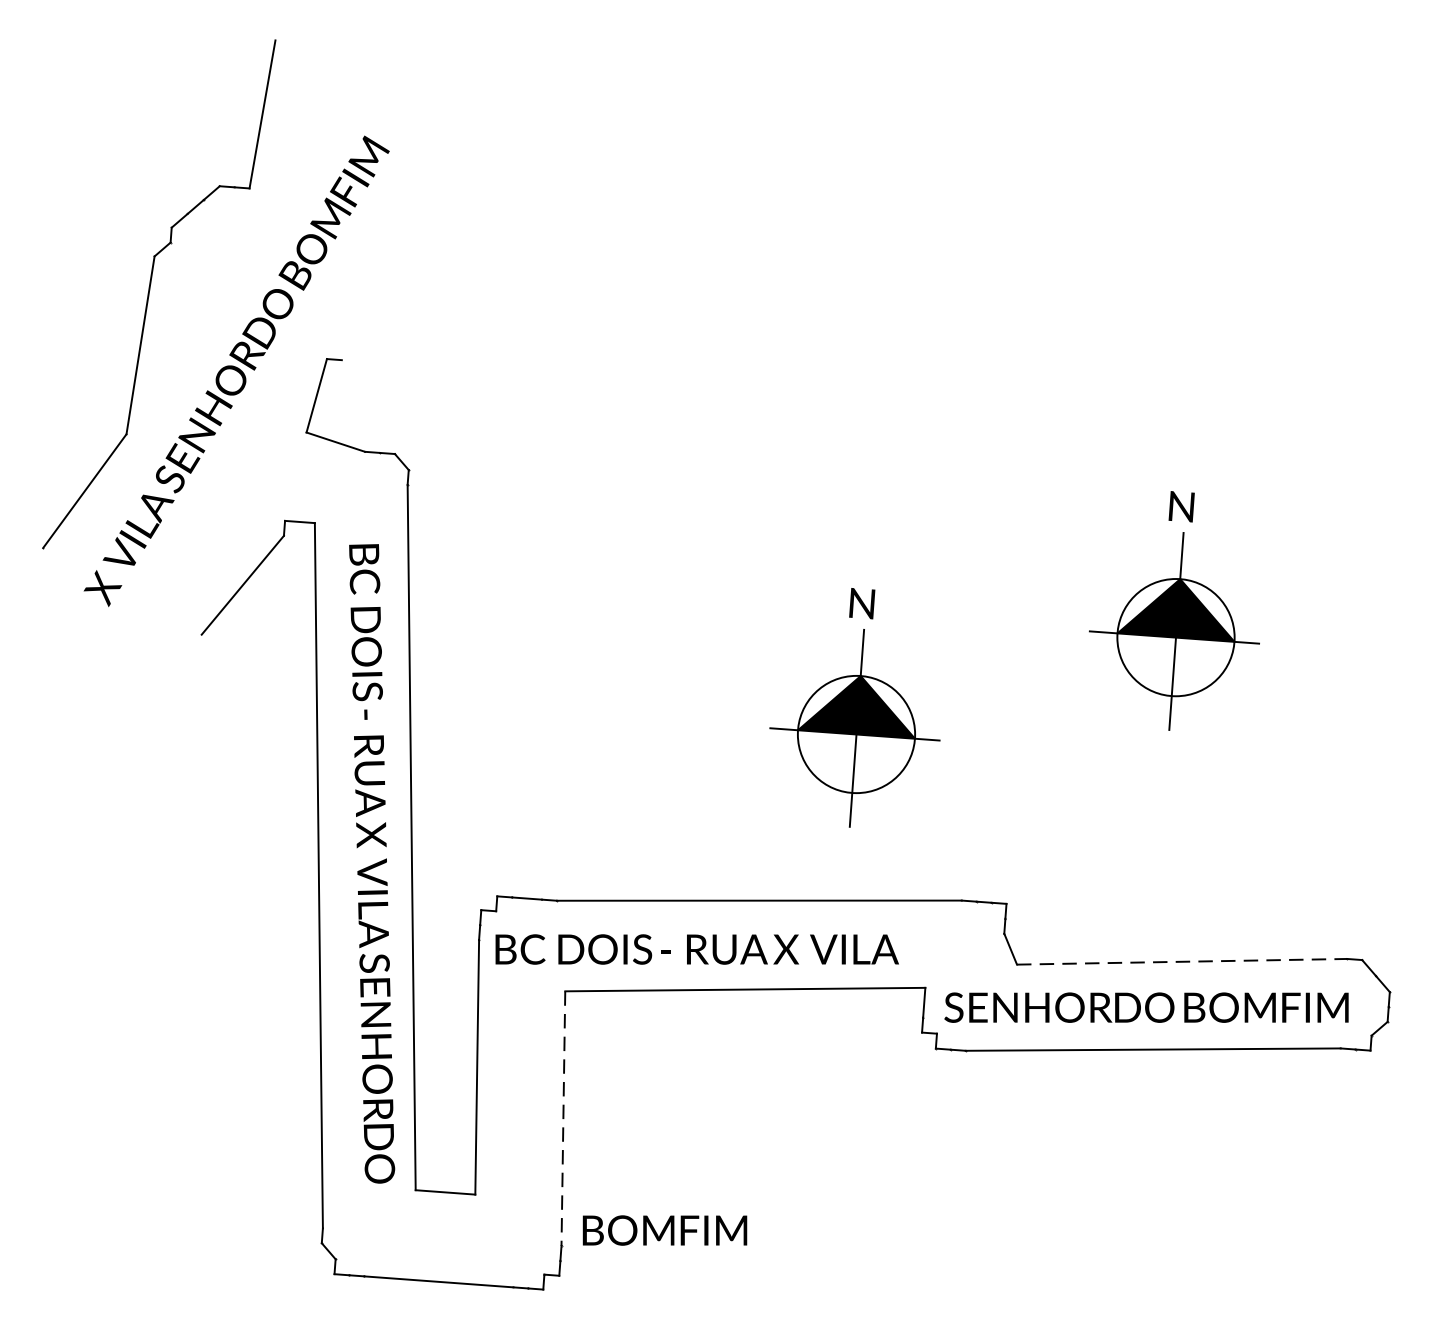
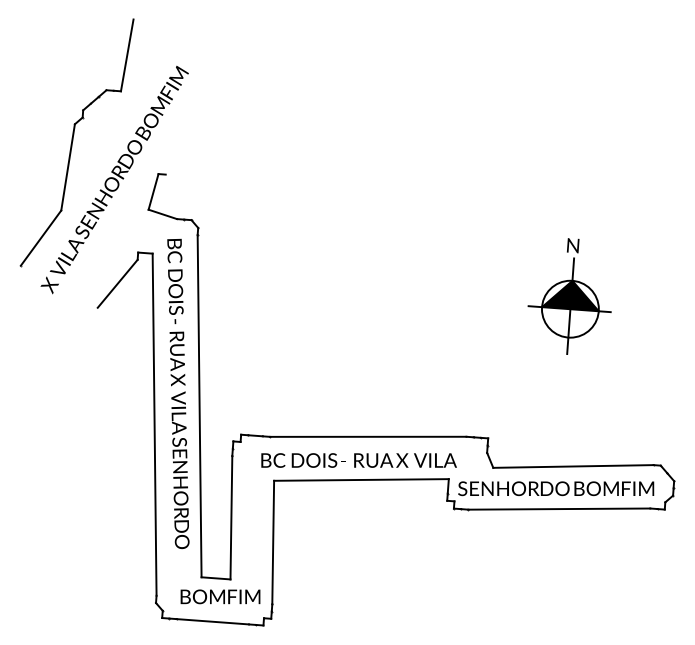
part: (854, 708) -> (414, 343), removed
text: (372, 862) -> (178, 393), moved
text: (695, 949) -> (358, 460), moved
line: (1182, 961) -> (573, 466), dashed -> solid
line: (563, 1118) -> (273, 542), dashed -> solid
text: (664, 1229) -> (220, 596), moved

